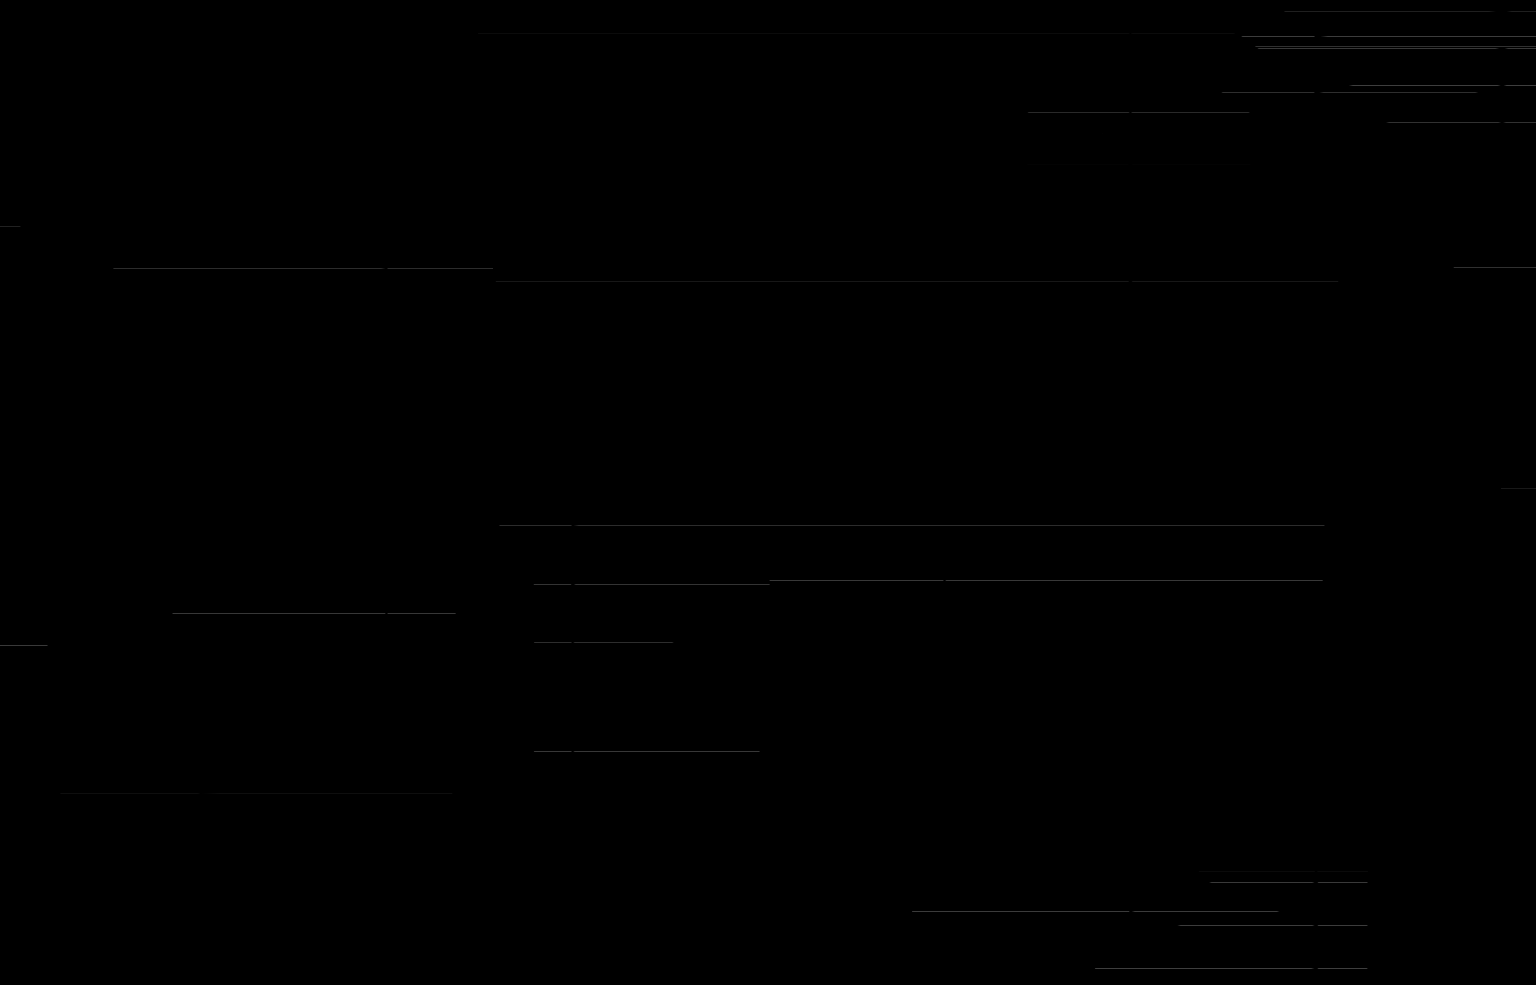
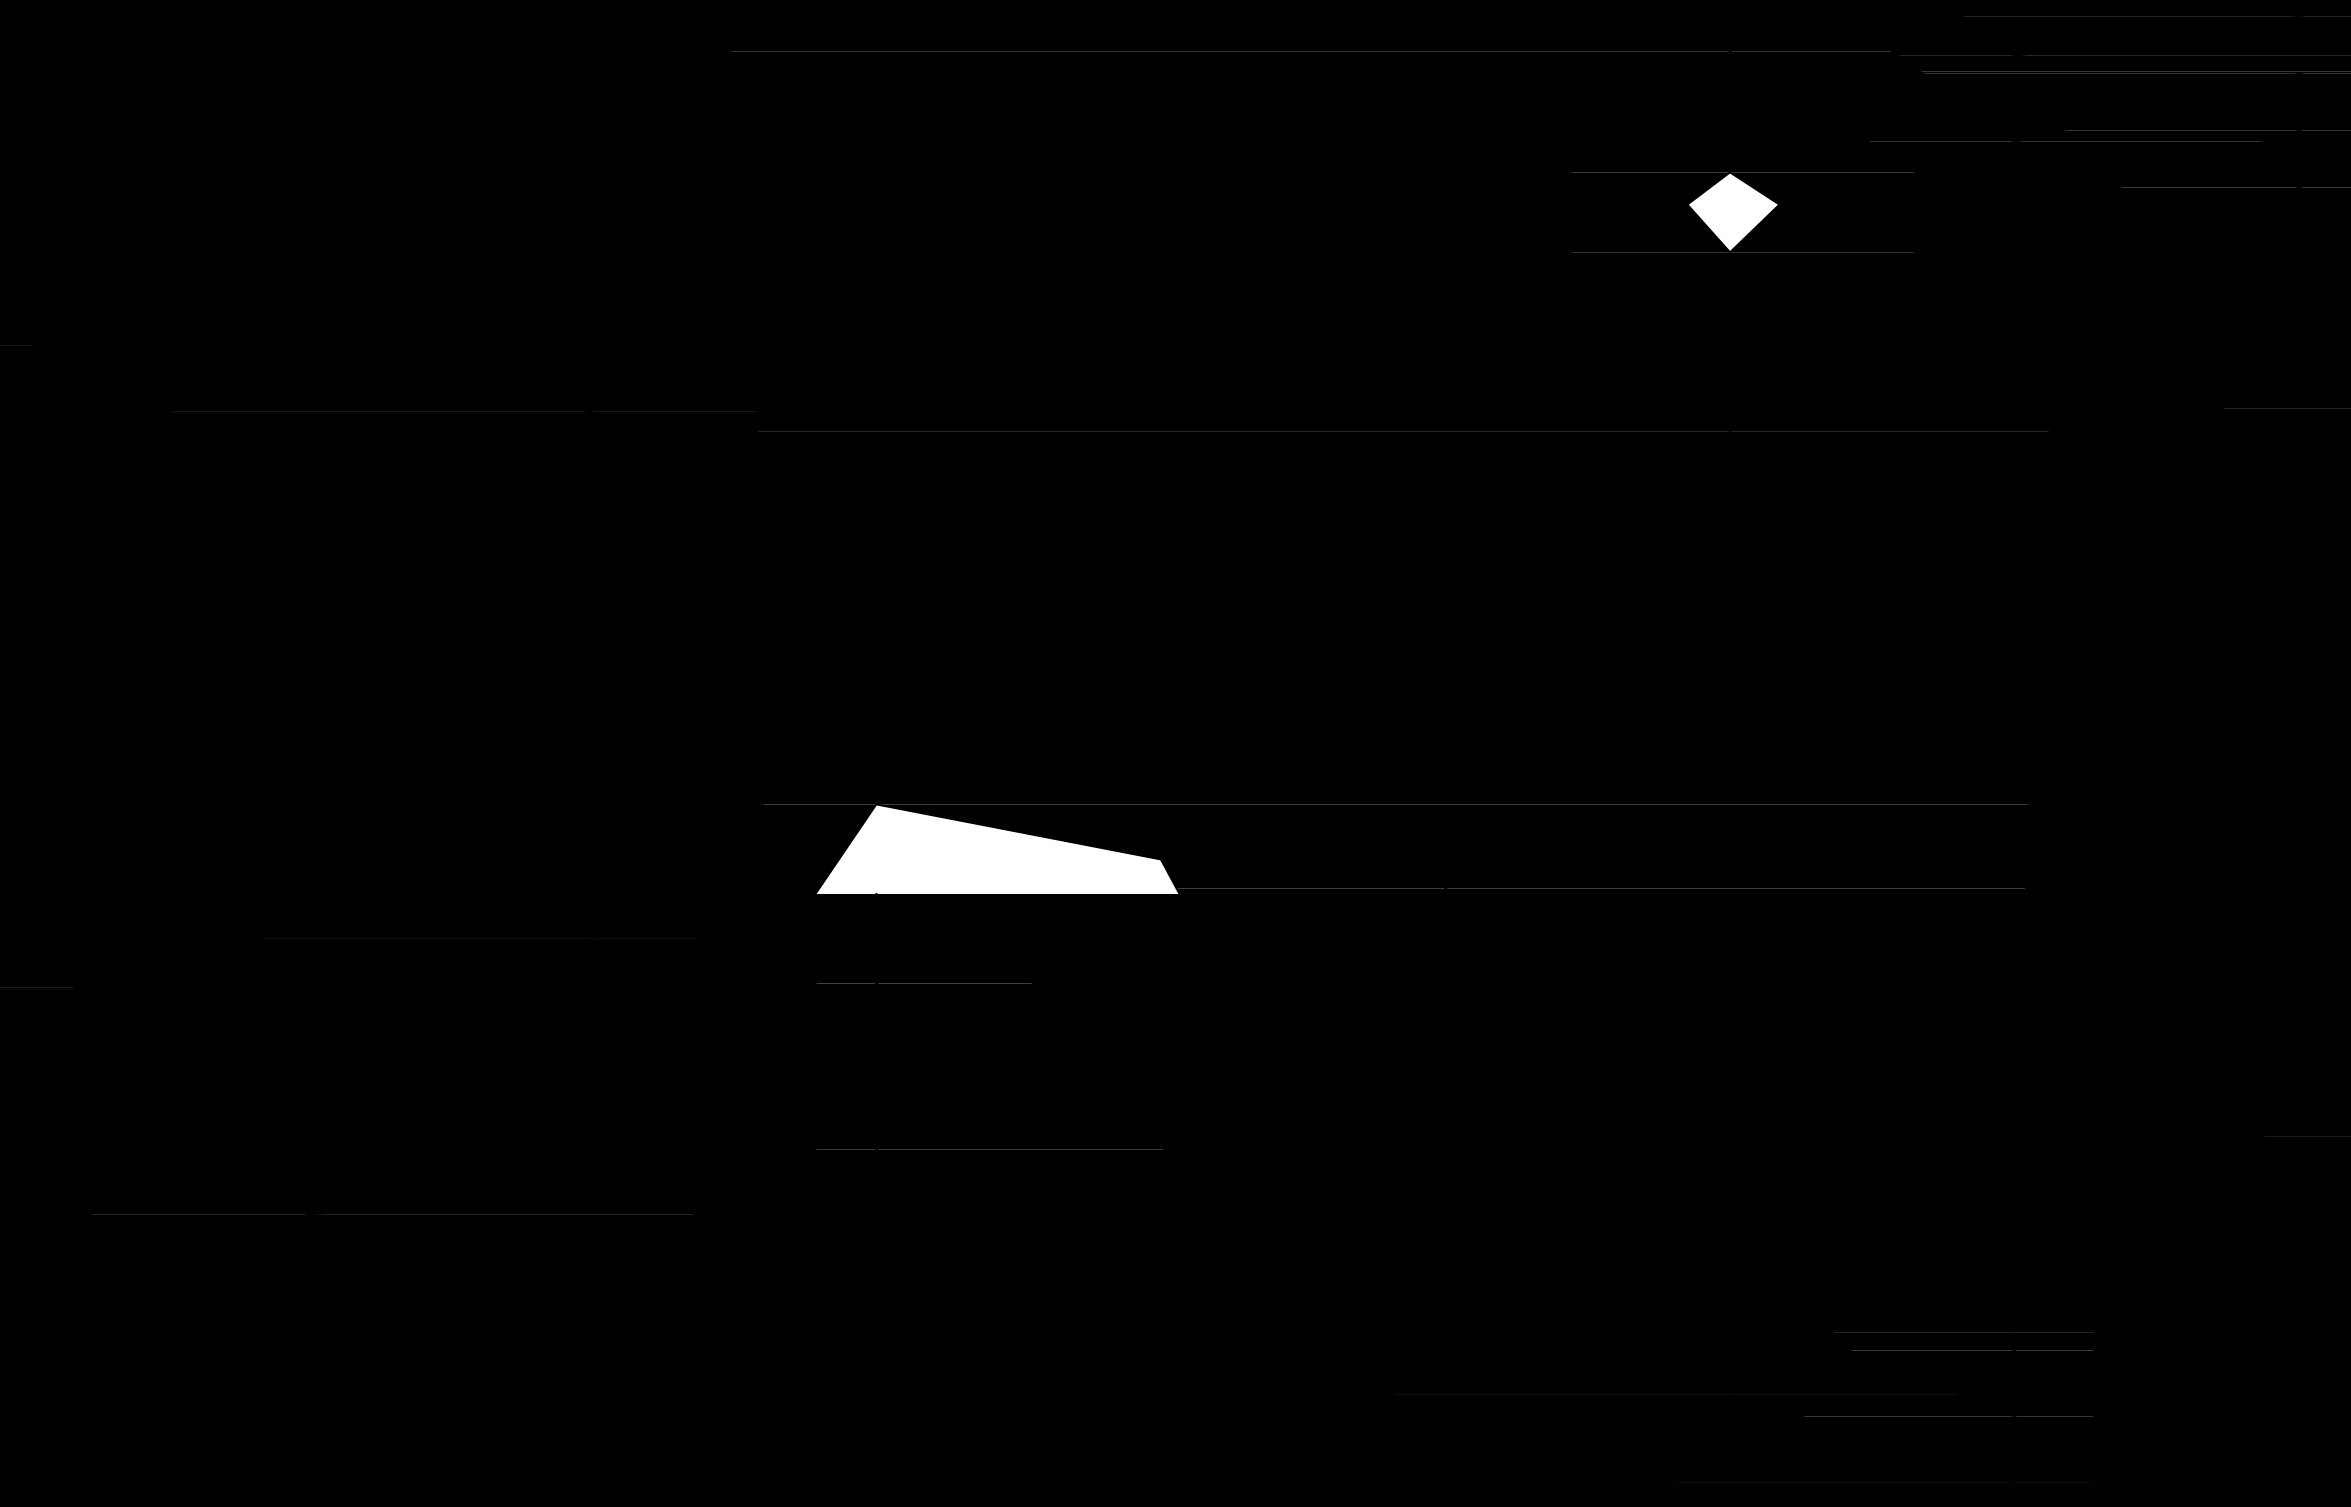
fill: (1132, 138) -> (1733, 211), removed
fill: (651, 554) -> (997, 848), removed

